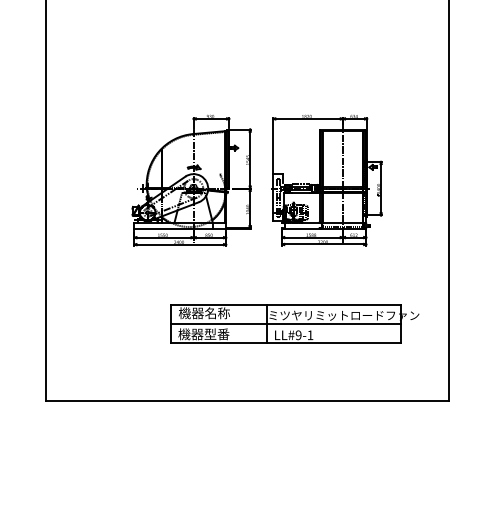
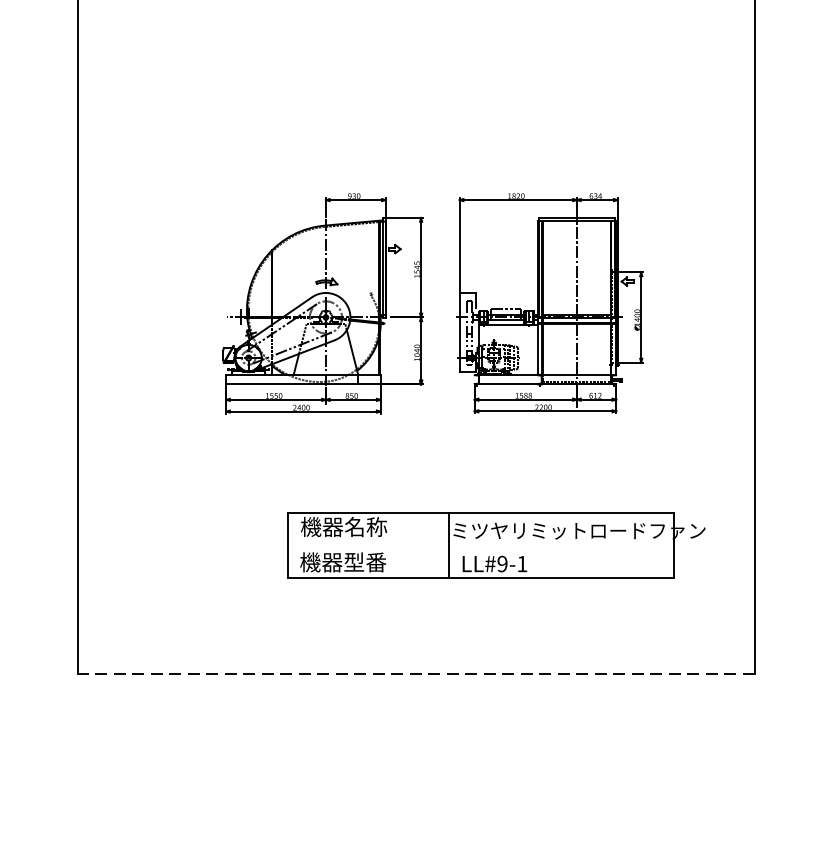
line: (285, 324) -> (480, 545), removed
line: (247, 400) -> (416, 673), solid -> dashed

